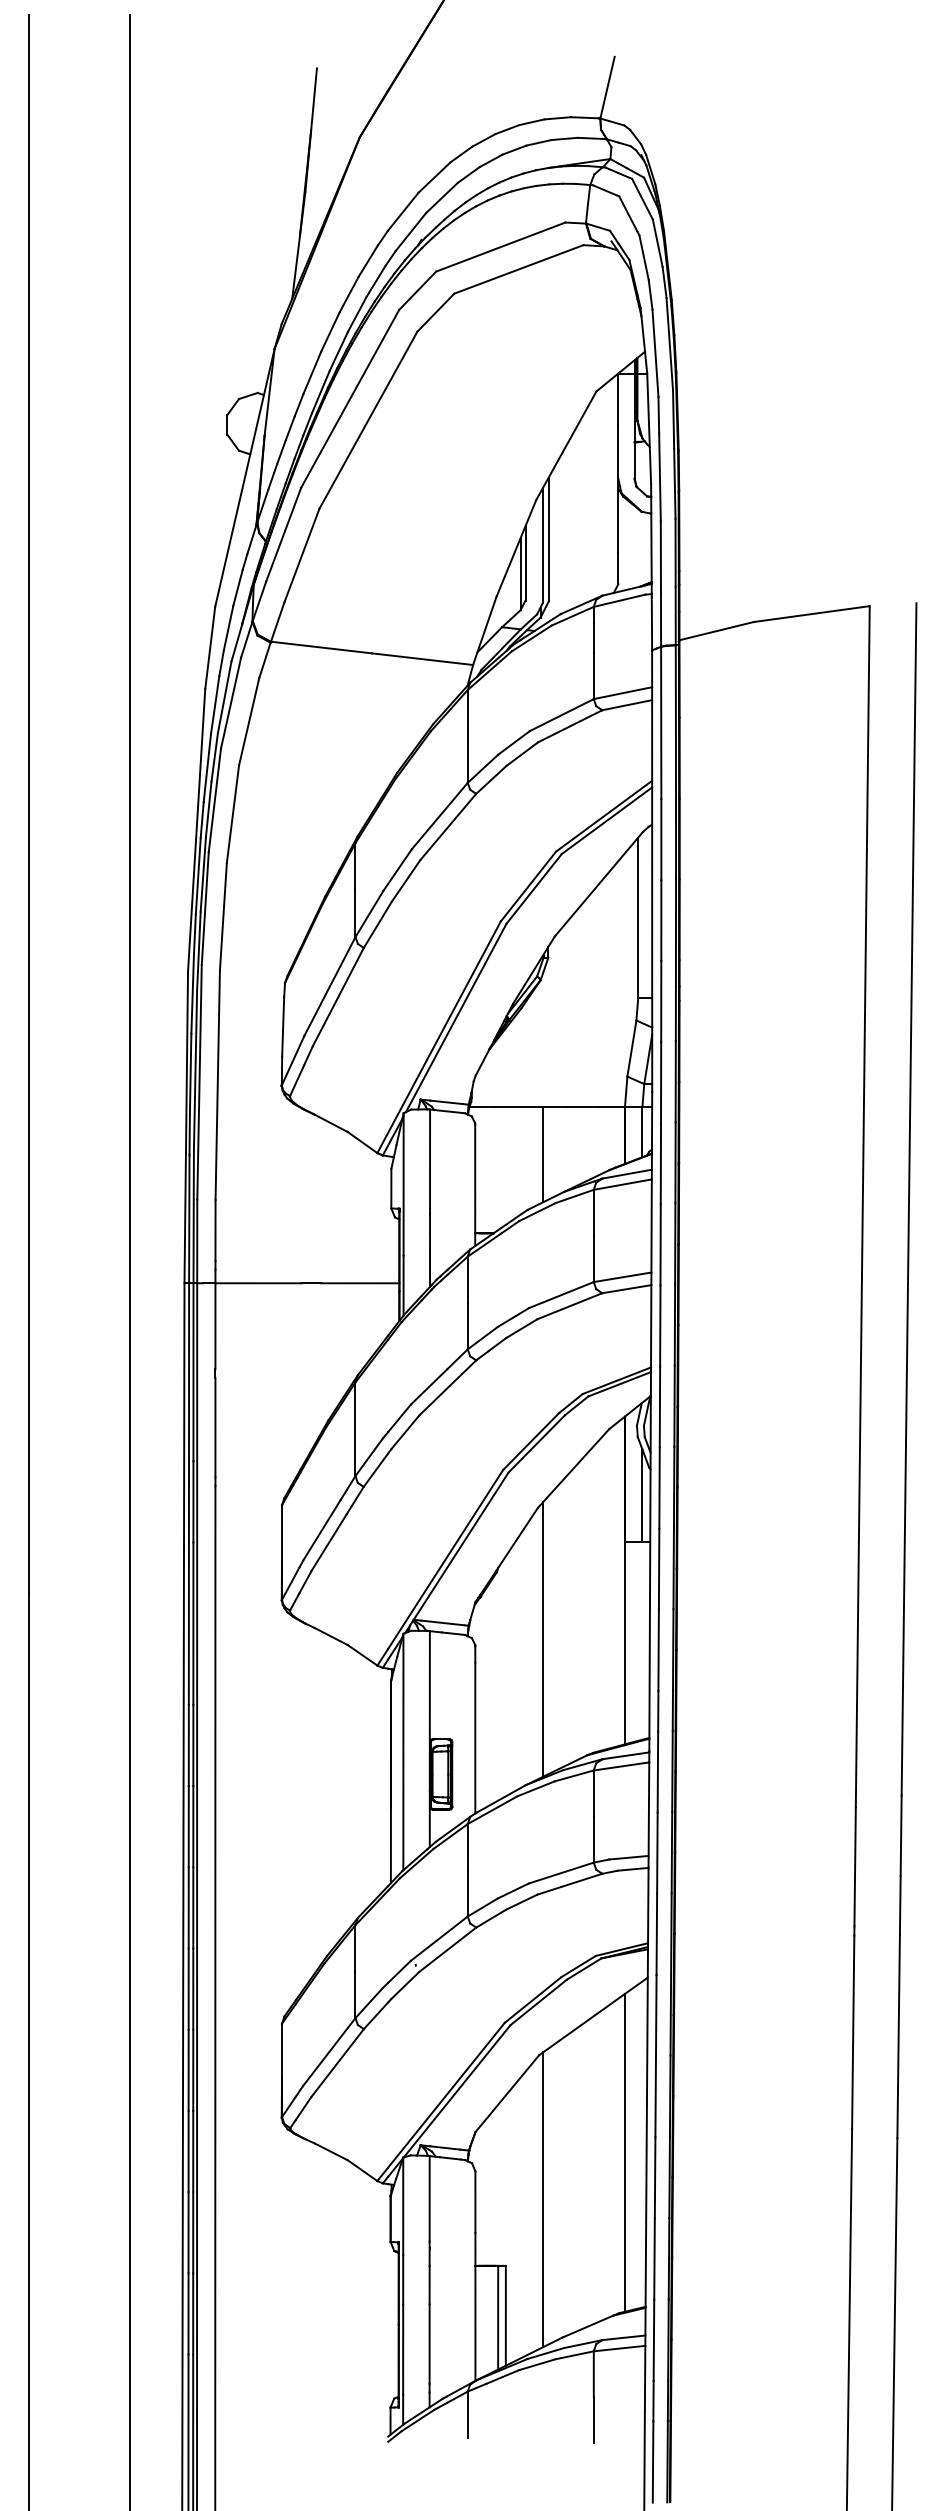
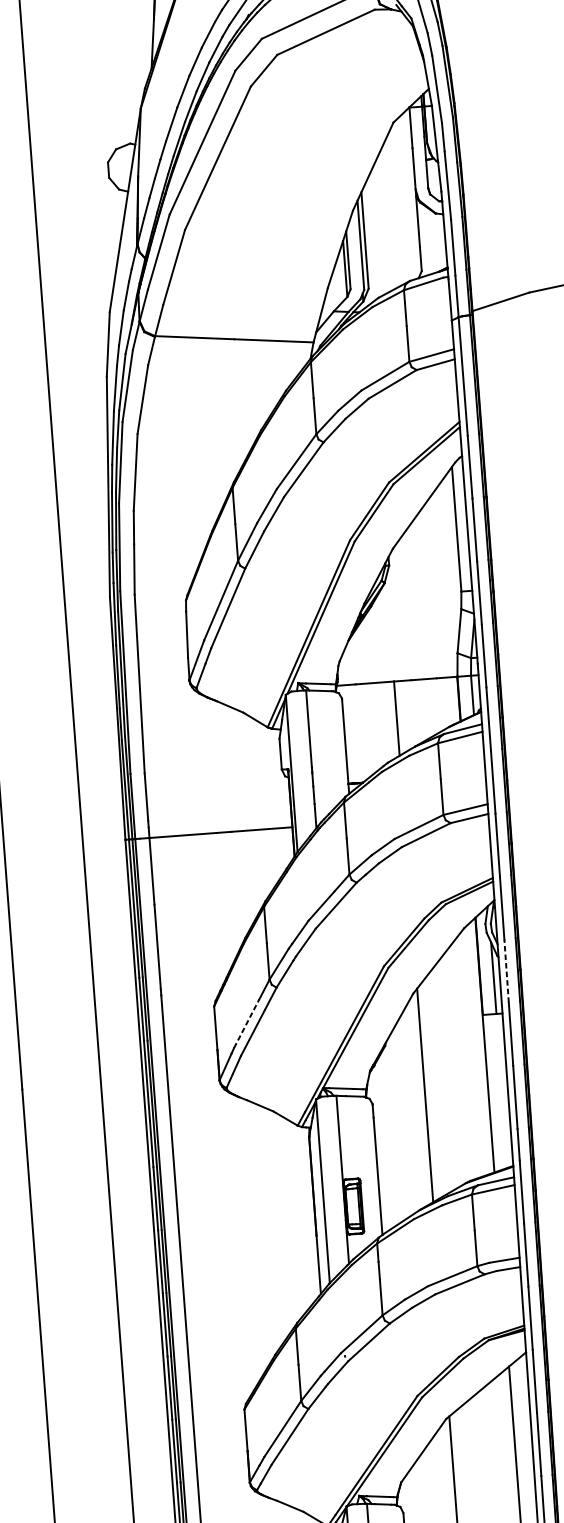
line: (659, 1488) -> (506, 971), solid -> dashed
line: (322, 1529) -> (247, 1023), solid -> dashed

